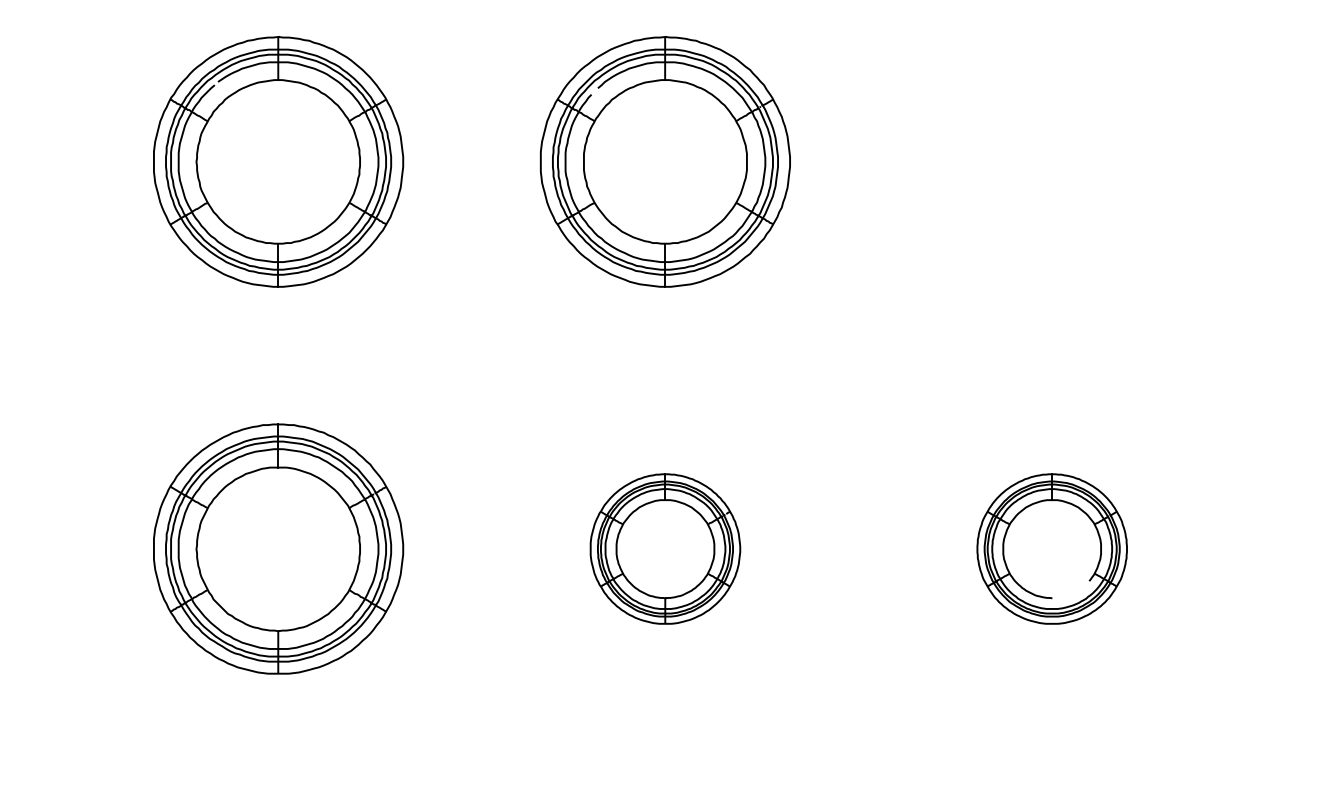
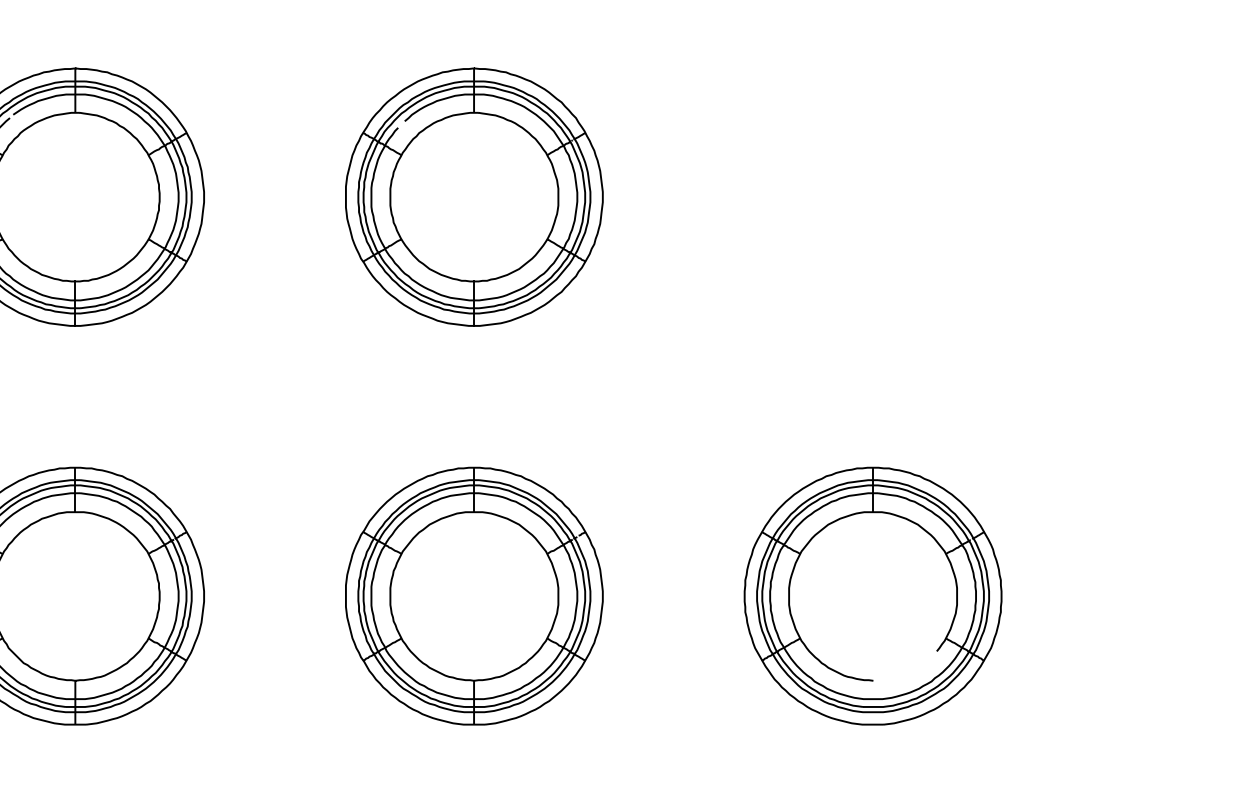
part: (665, 548) -> (474, 595), size x1.67
part: (1051, 548) -> (872, 595), size x1.67

